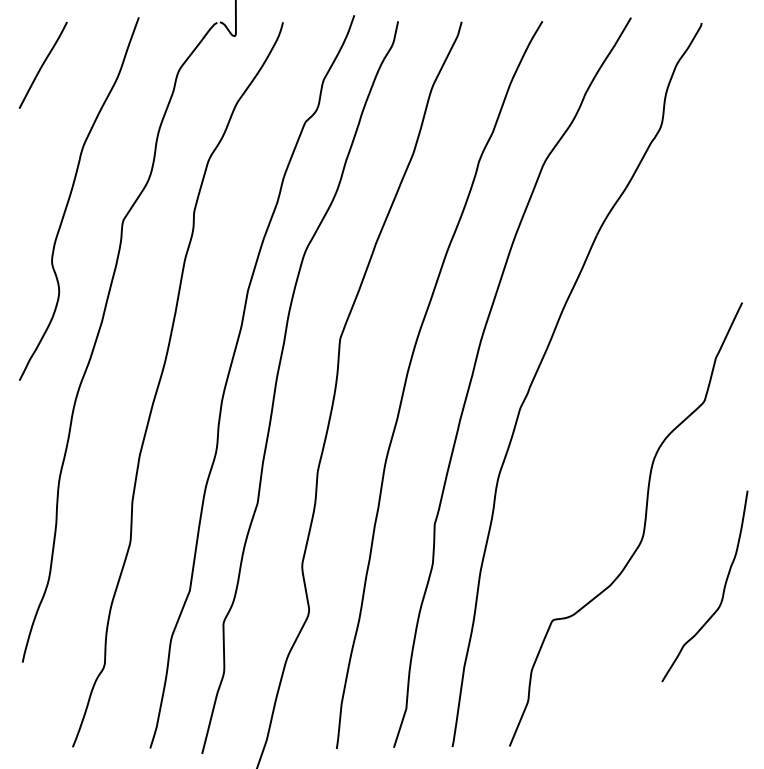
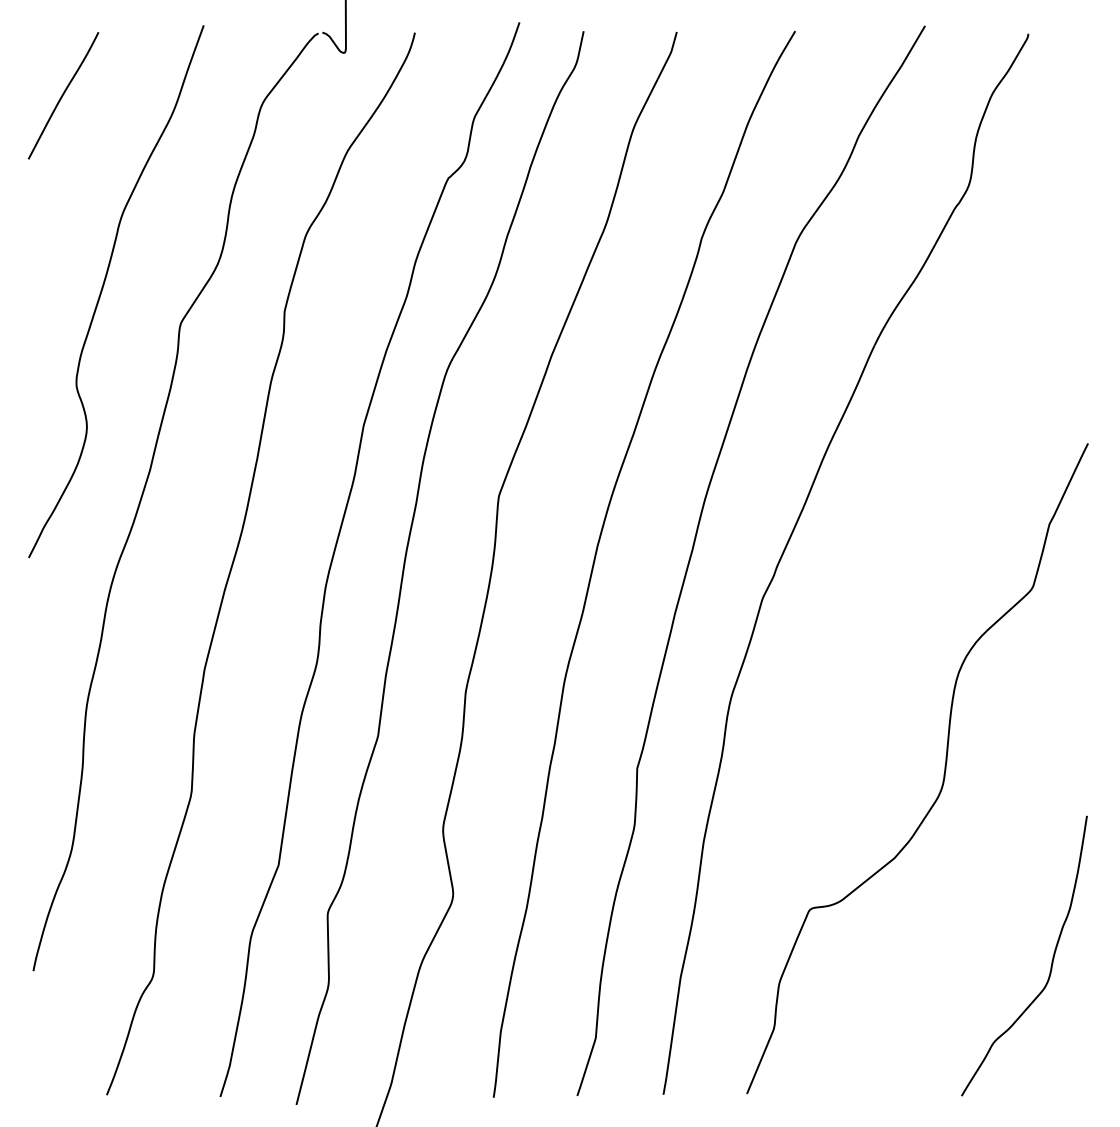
curve: (722, 592) -> (1050, 965), moved

